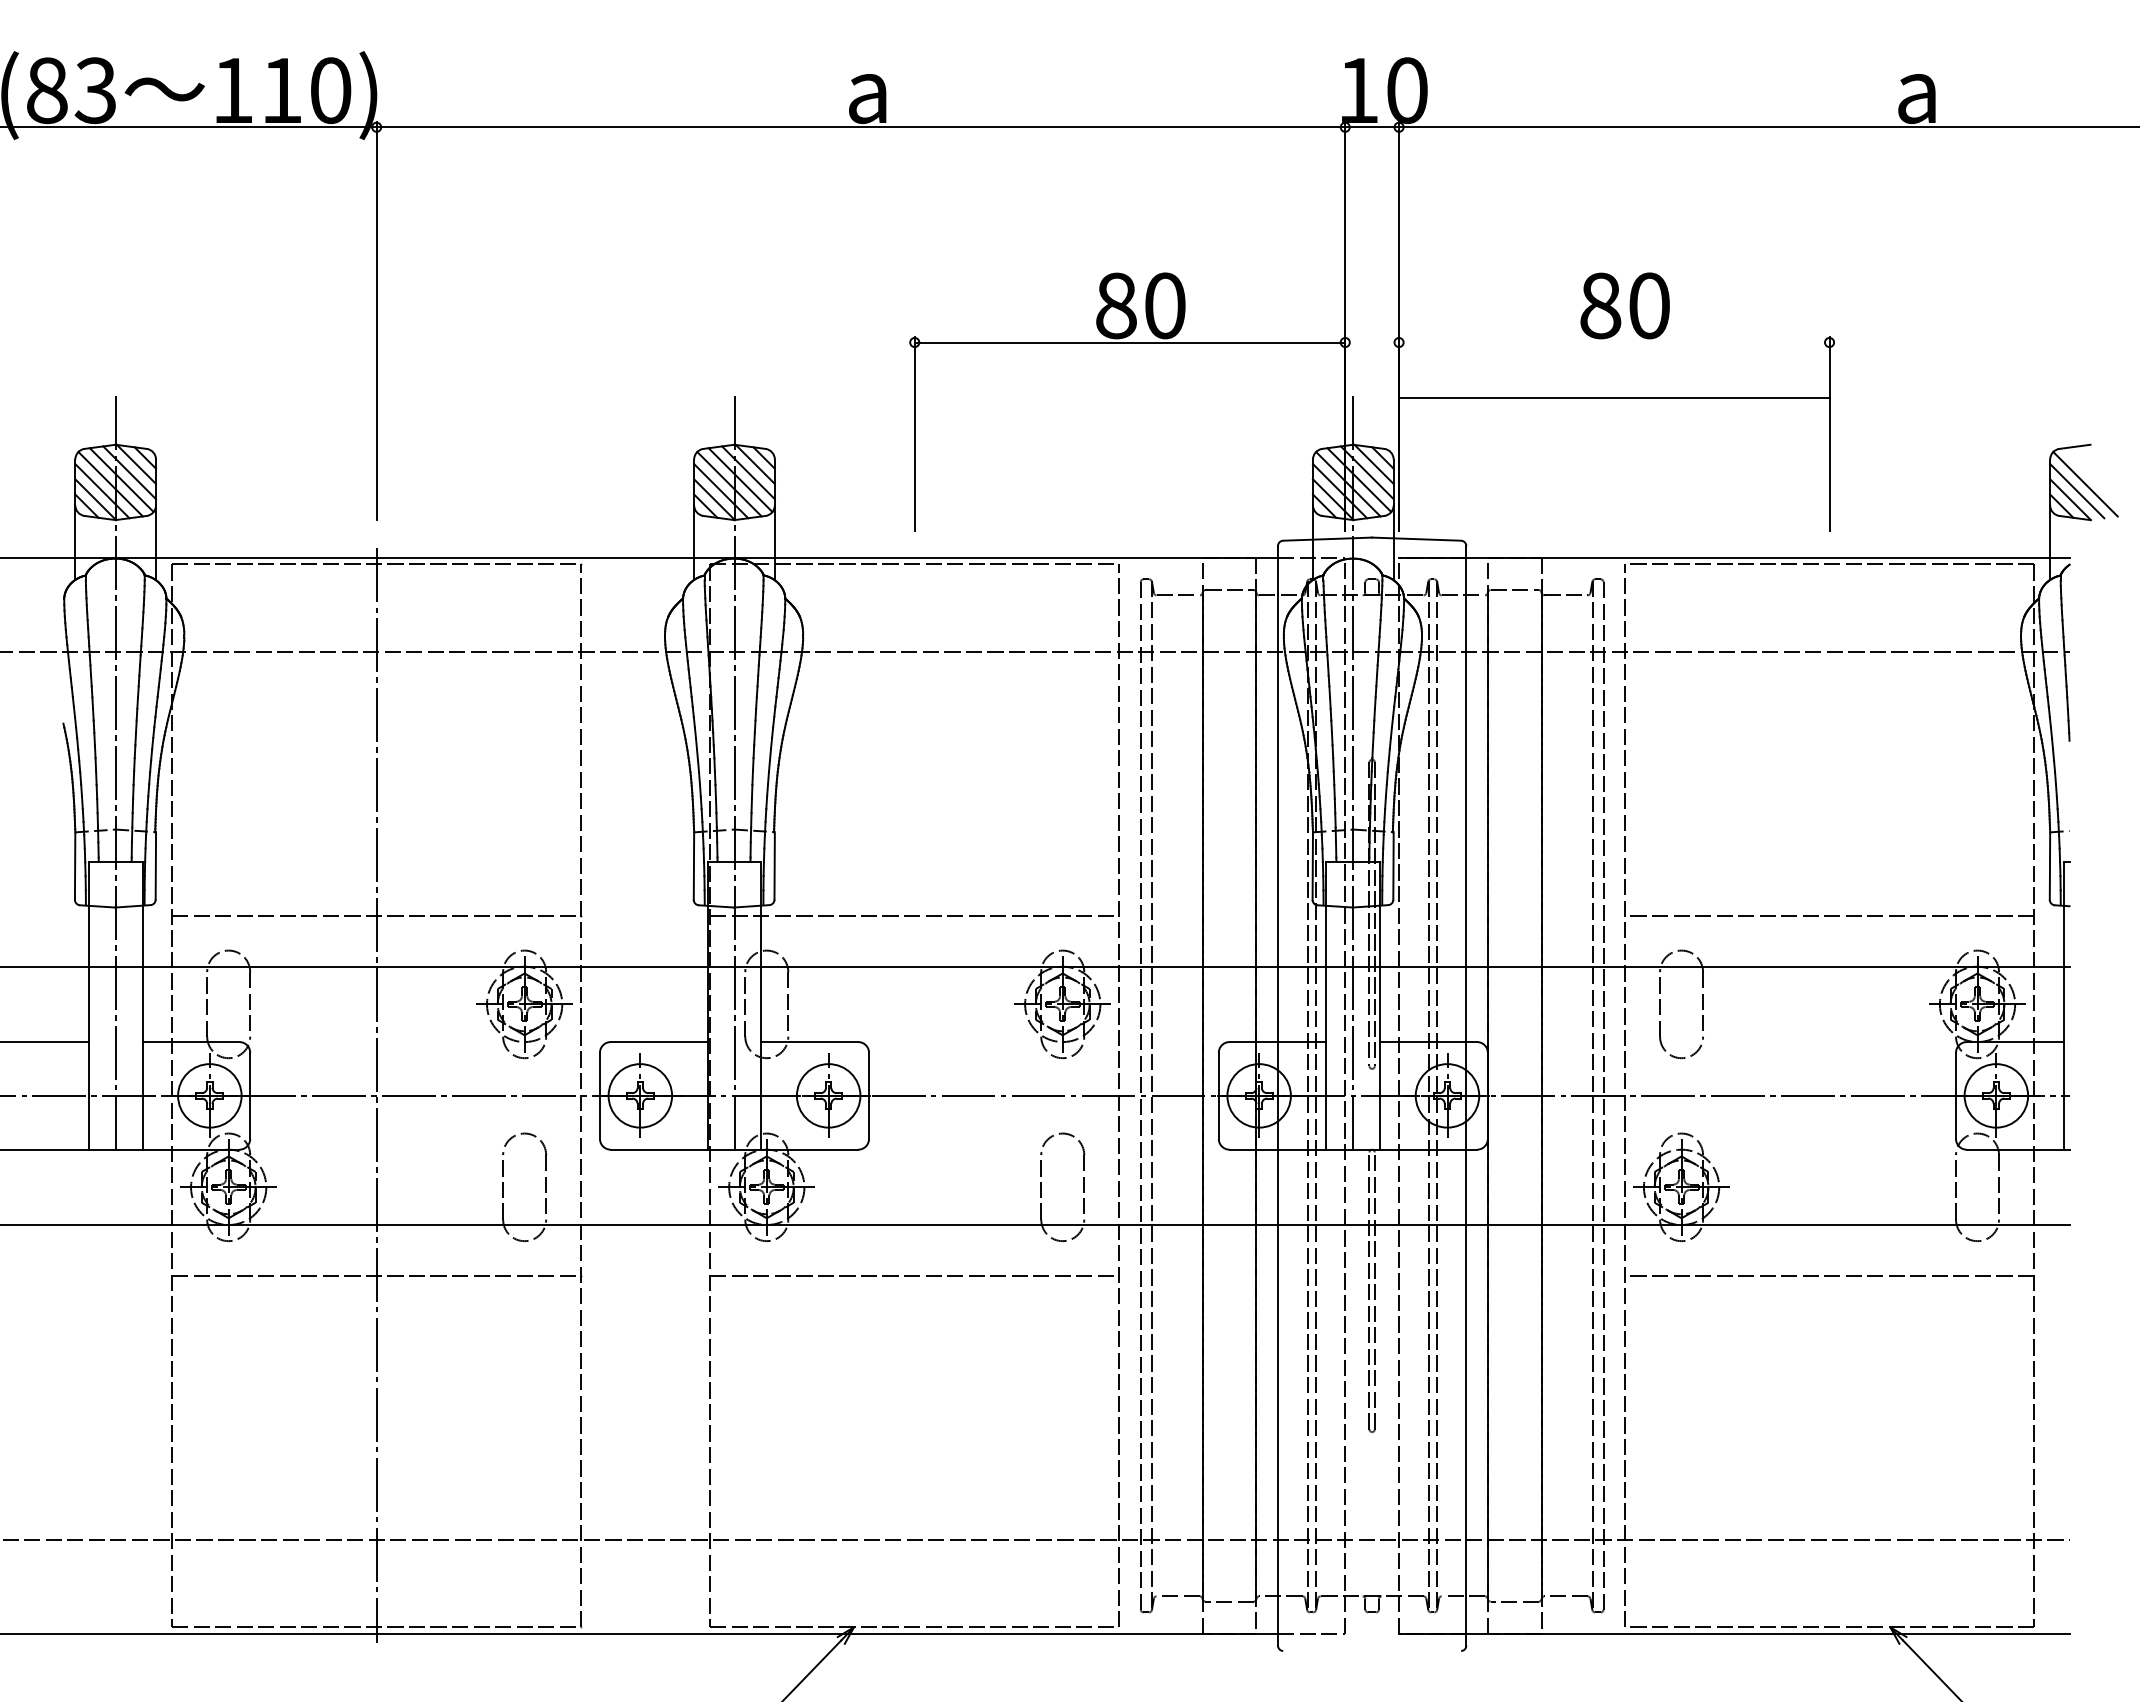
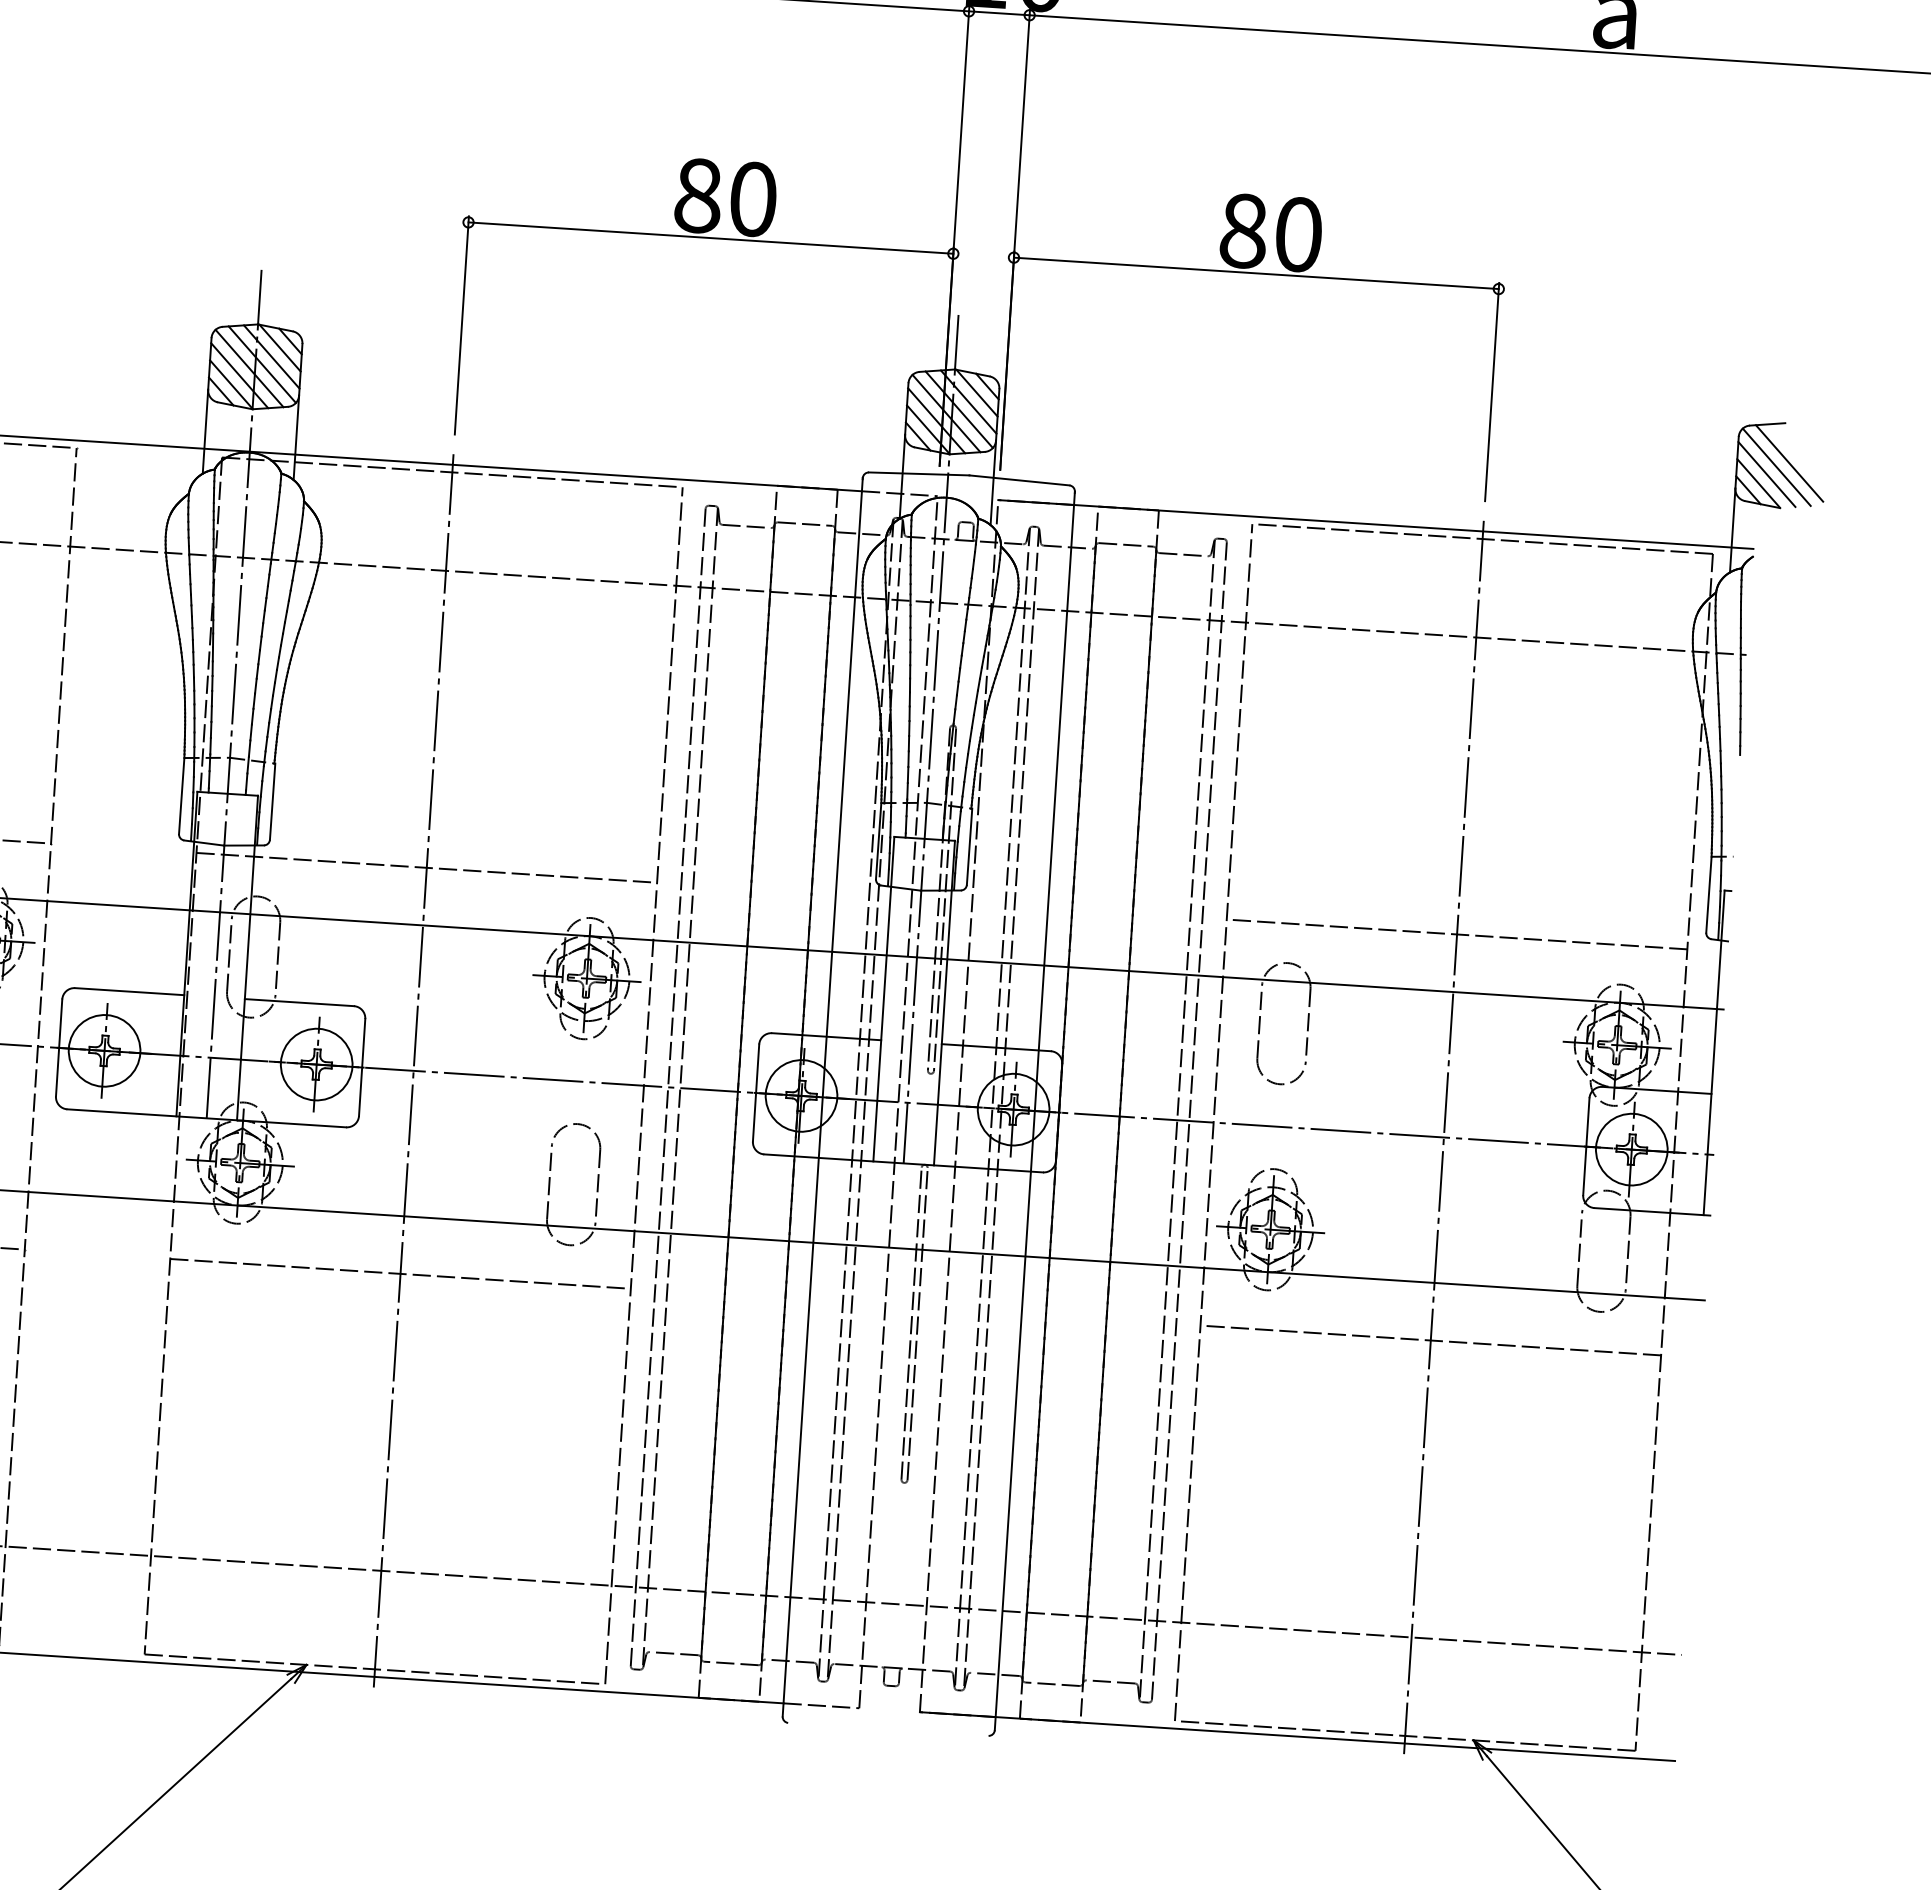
line: (1614, 397) -> (1256, 273), moved
line: (2096, 480) -> (1789, 463), added
line: (914, 1095) -> (413, 1070), added
line: (1829, 1095) -> (1443, 1137), added

